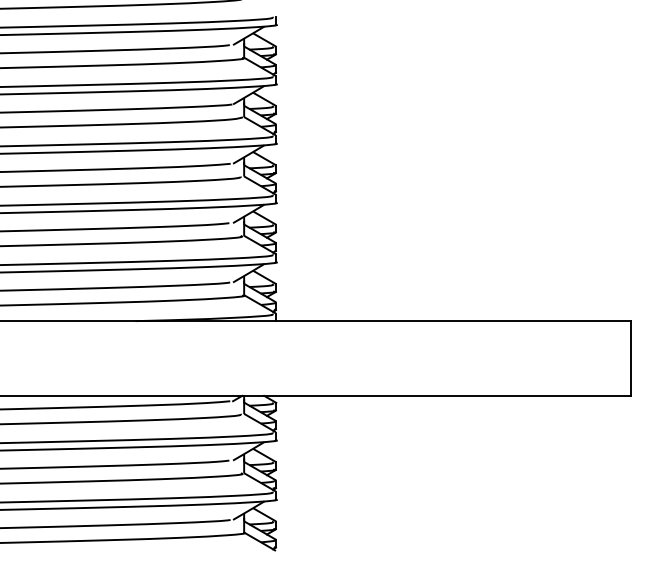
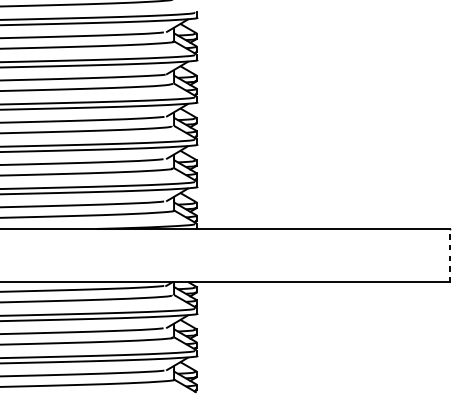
line: (631, 358) -> (449, 255), solid -> dashed

